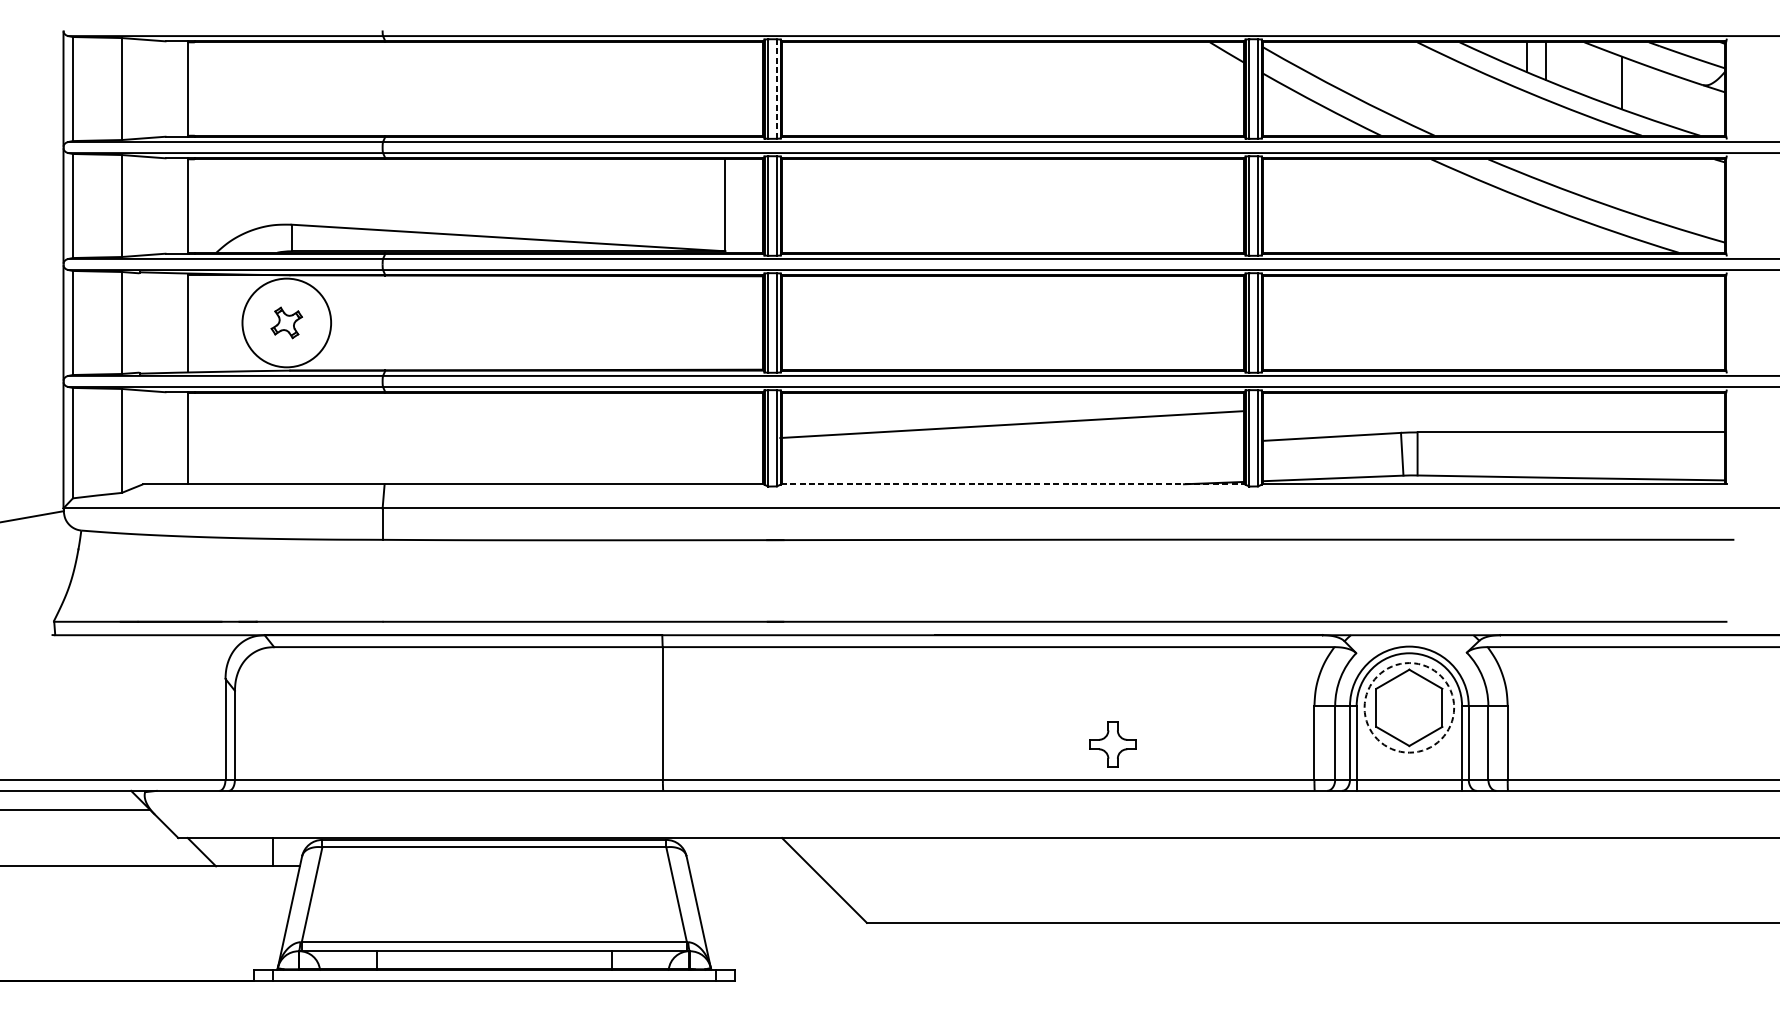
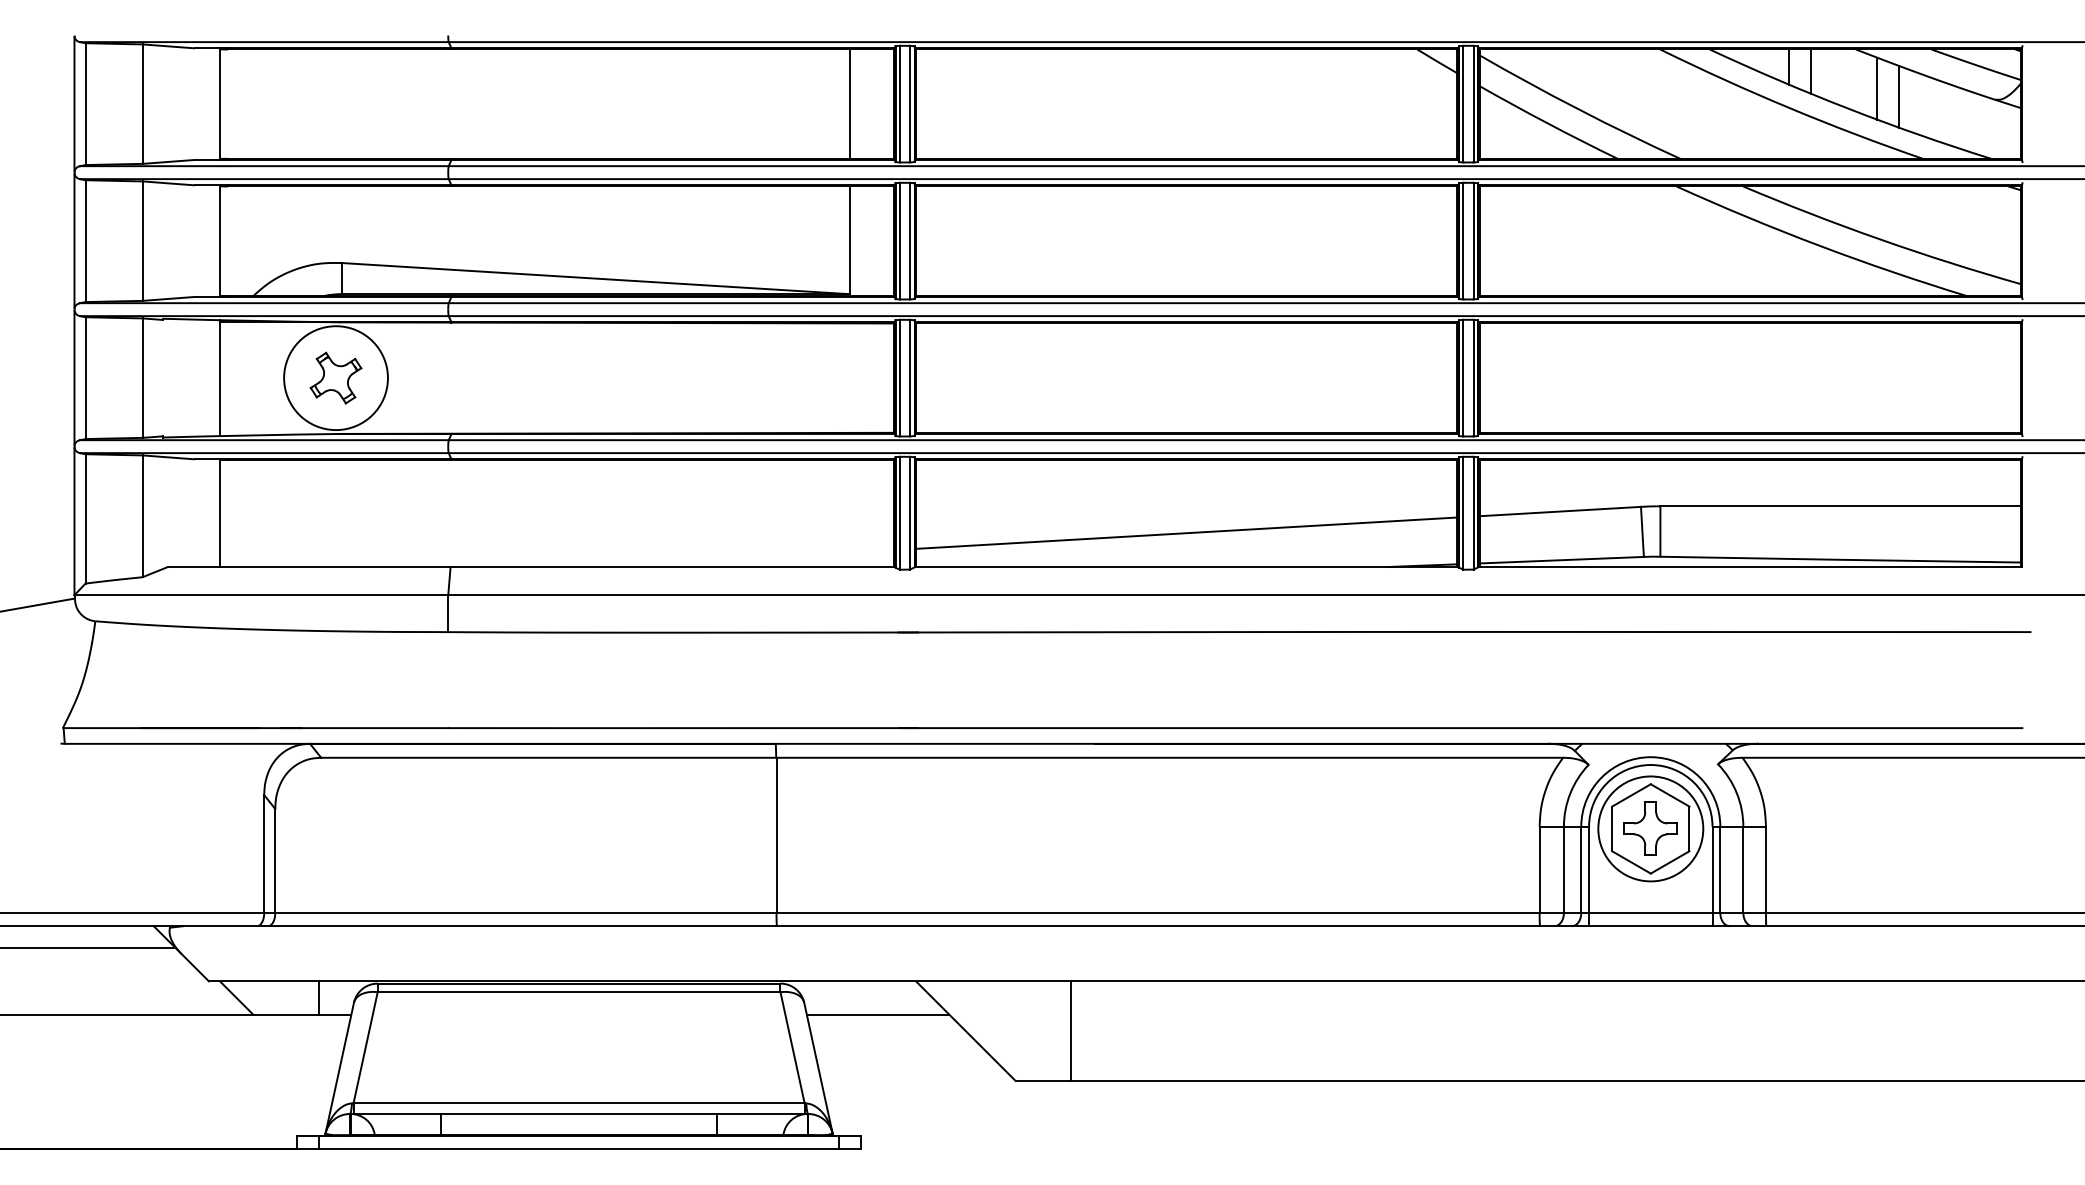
line: (1602, 75) -> (1877, 88), added
line: (725, 88) -> (849, 103), added
line: (777, 88) -> (910, 103), dashed -> solid
part: (286, 322) -> (335, 377), size x1.43
line: (1011, 424) -> (1186, 532), moved
line: (1013, 484) -> (1187, 567), dashed -> solid
circle: (1409, 707) -> (1650, 828), dashed -> solid
part: (1112, 744) -> (1650, 828), moved
line: (749, 866) -> (877, 1014), added
line: (913, 879) -> (1070, 1030), added

